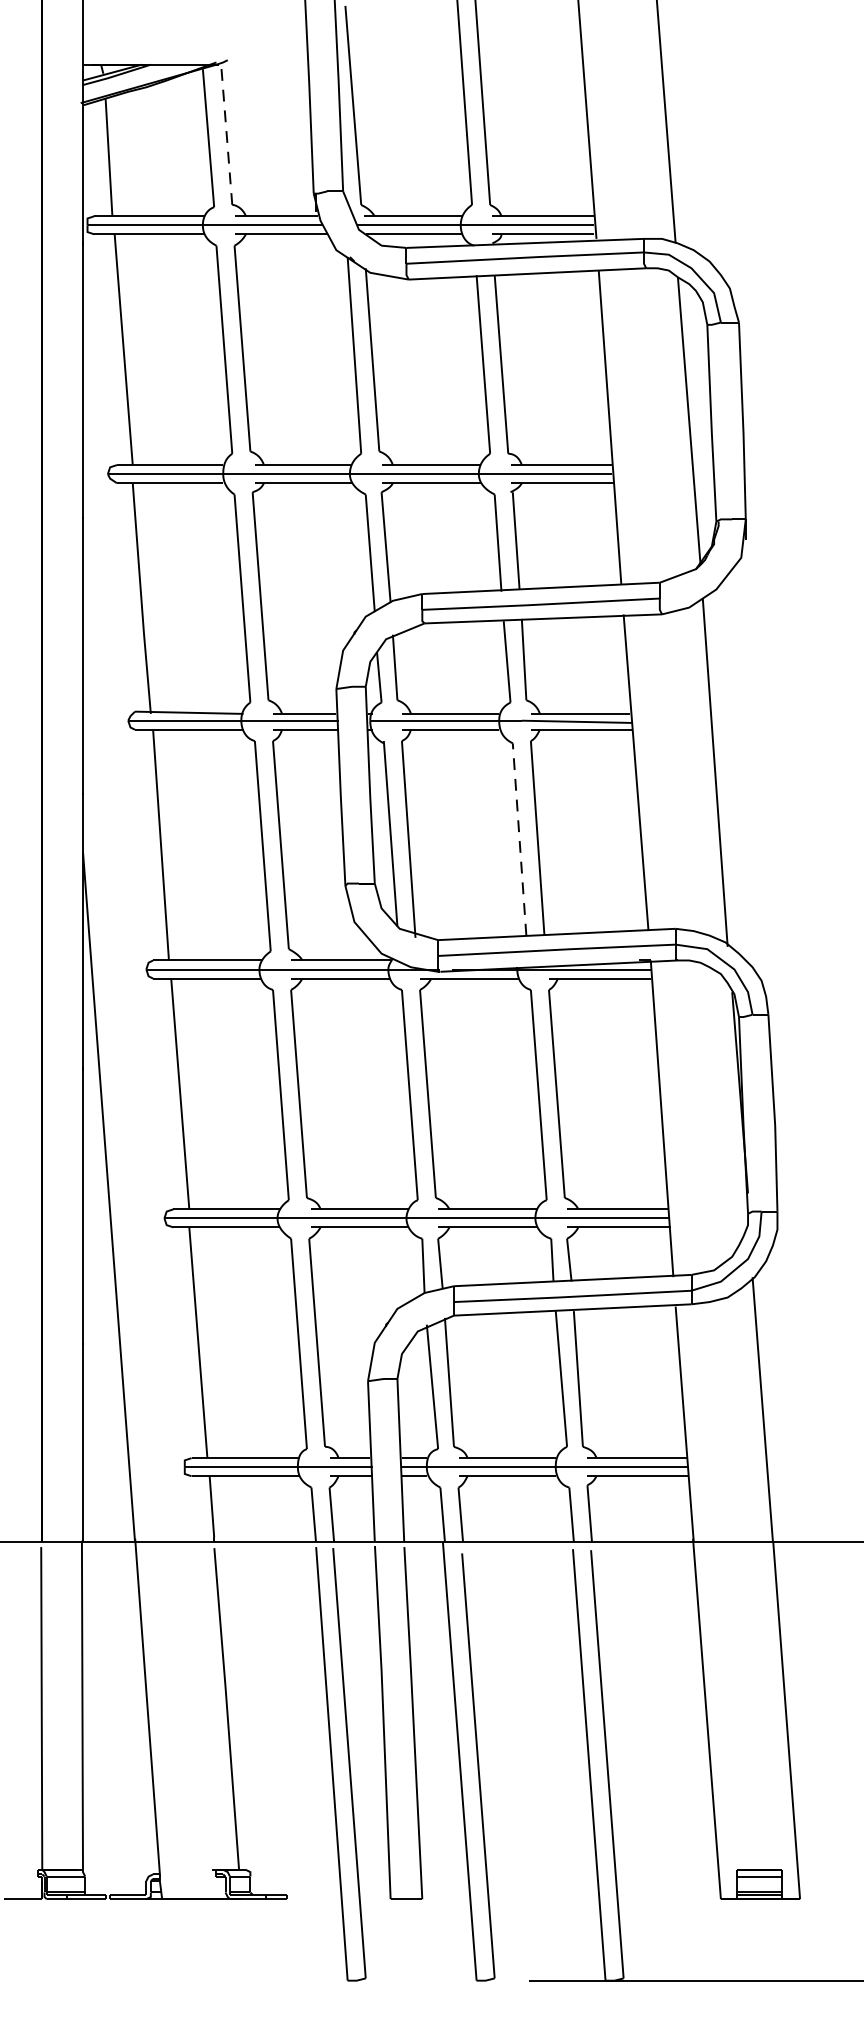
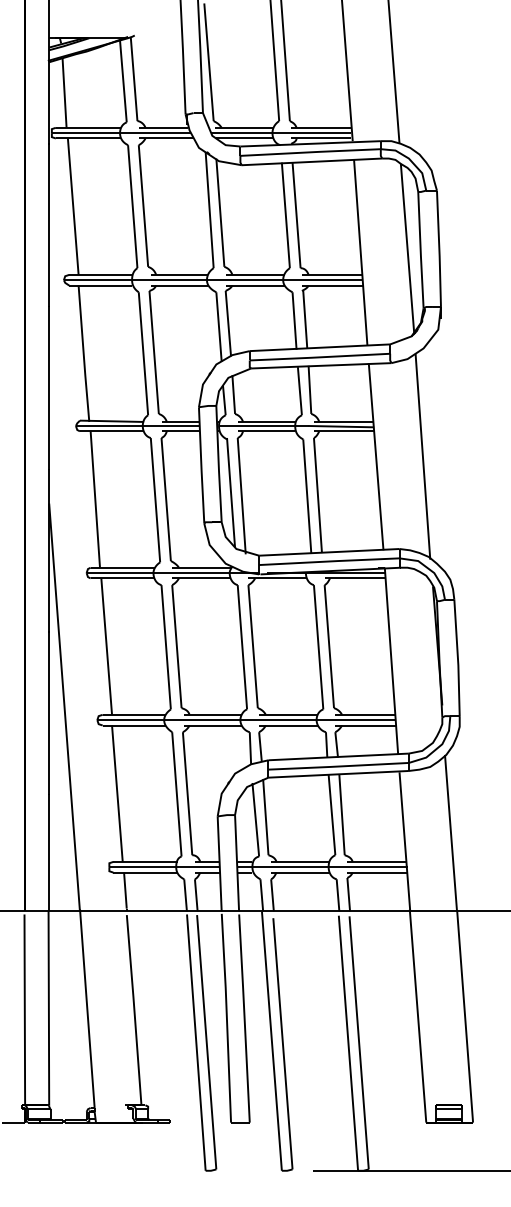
line: (227, 132) -> (134, 78), dashed -> solid
line: (519, 839) -> (307, 496), dashed -> solid

